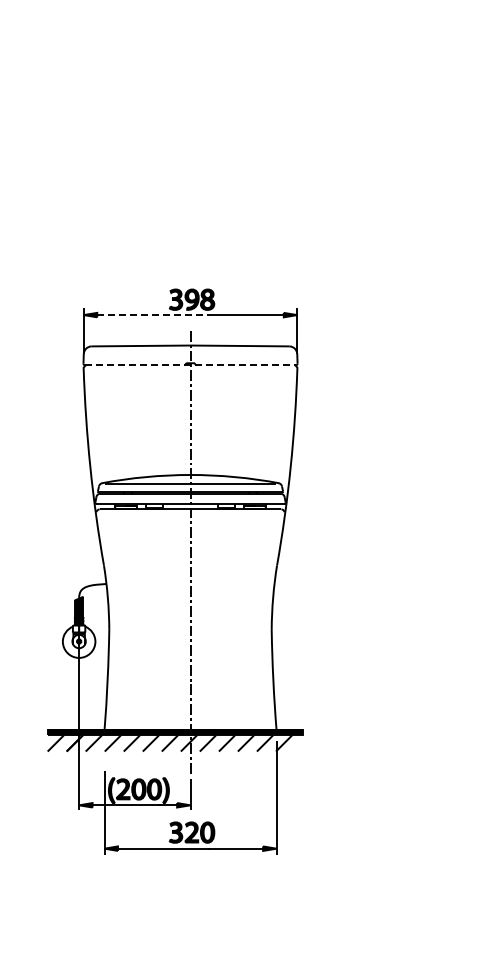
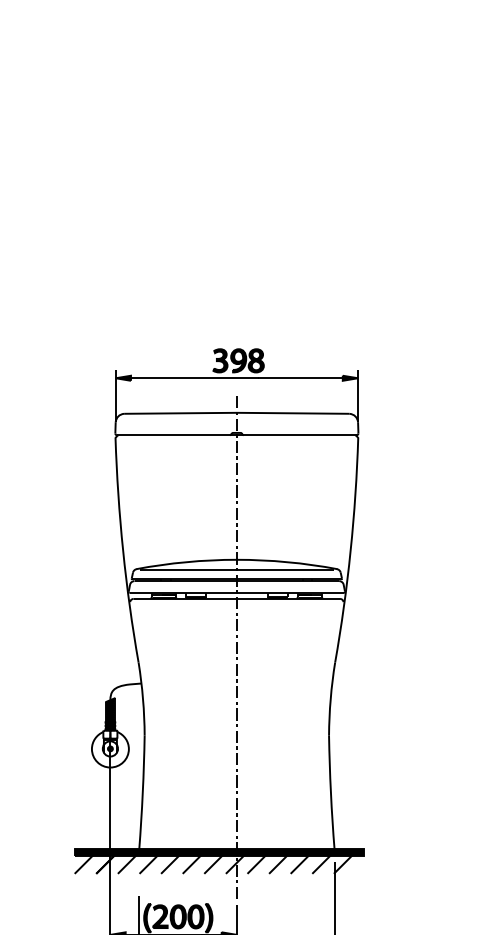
line: (154, 315) -> (195, 378), dashed -> solid
line: (191, 365) -> (237, 435), dashed -> solid

